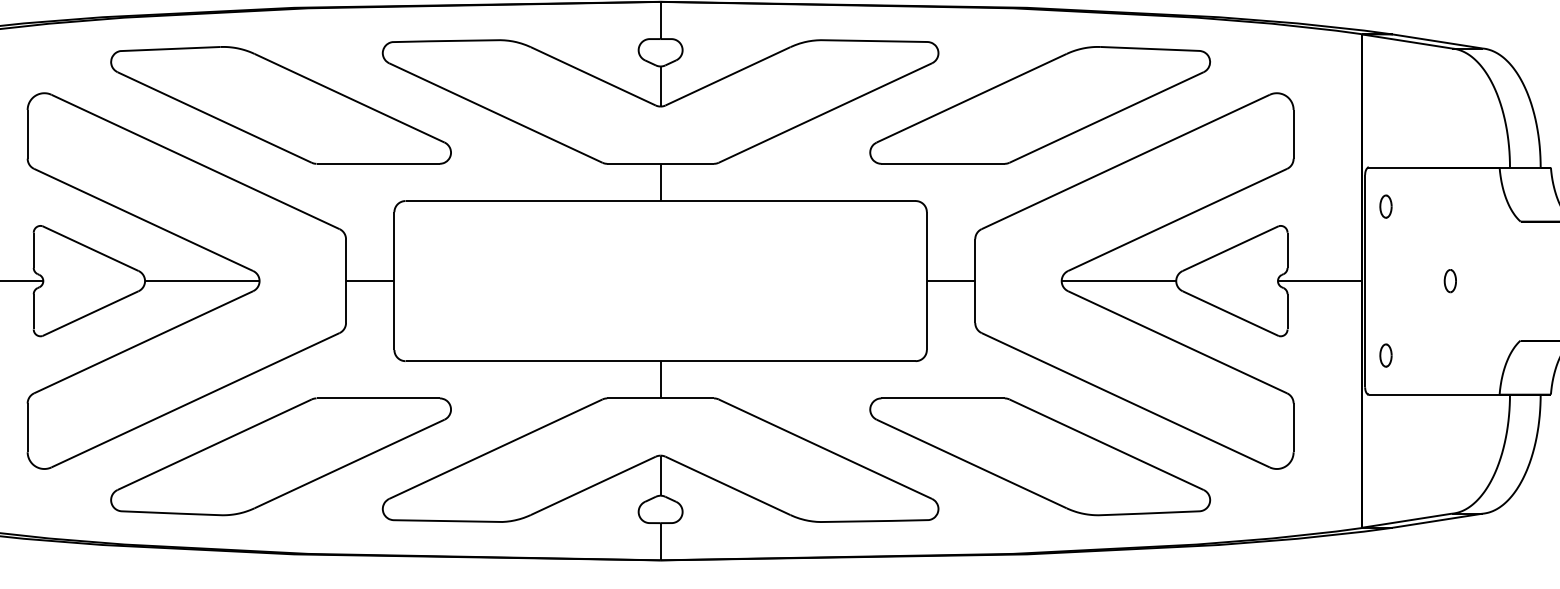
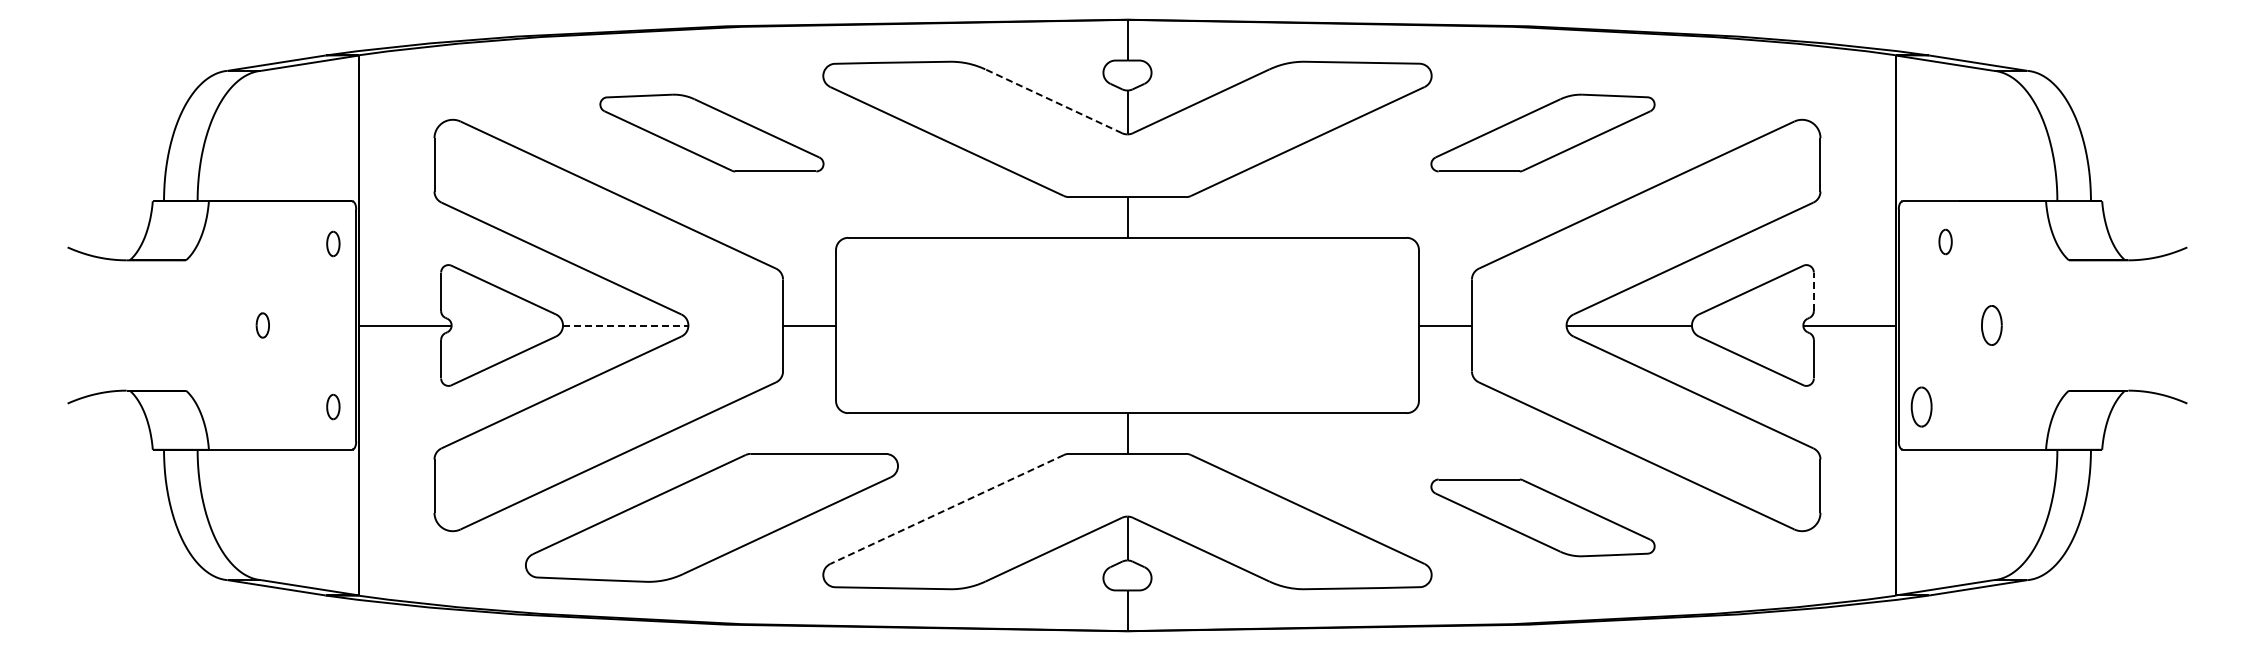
line: (593, 76) -> (1053, 101), solid -> dashed
part: (280, 104) -> (711, 132), size x0.6
part: (1039, 104) -> (1542, 132), size x0.6
part: (1385, 206) -> (1945, 241), moved
line: (1287, 250) -> (1813, 291), solid -> dashed
line: (202, 281) -> (625, 325), solid -> dashed
part: (1450, 281) -> (1992, 325), size x1.6
part: (1385, 355) -> (1921, 406), size x1.6
line: (496, 449) -> (947, 509), solid -> dashed
part: (1039, 456) -> (1542, 517), size x0.6

